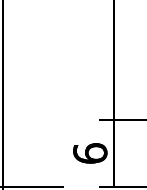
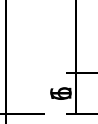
text: (89, 153) -> (60, 93), 6 -> 1

